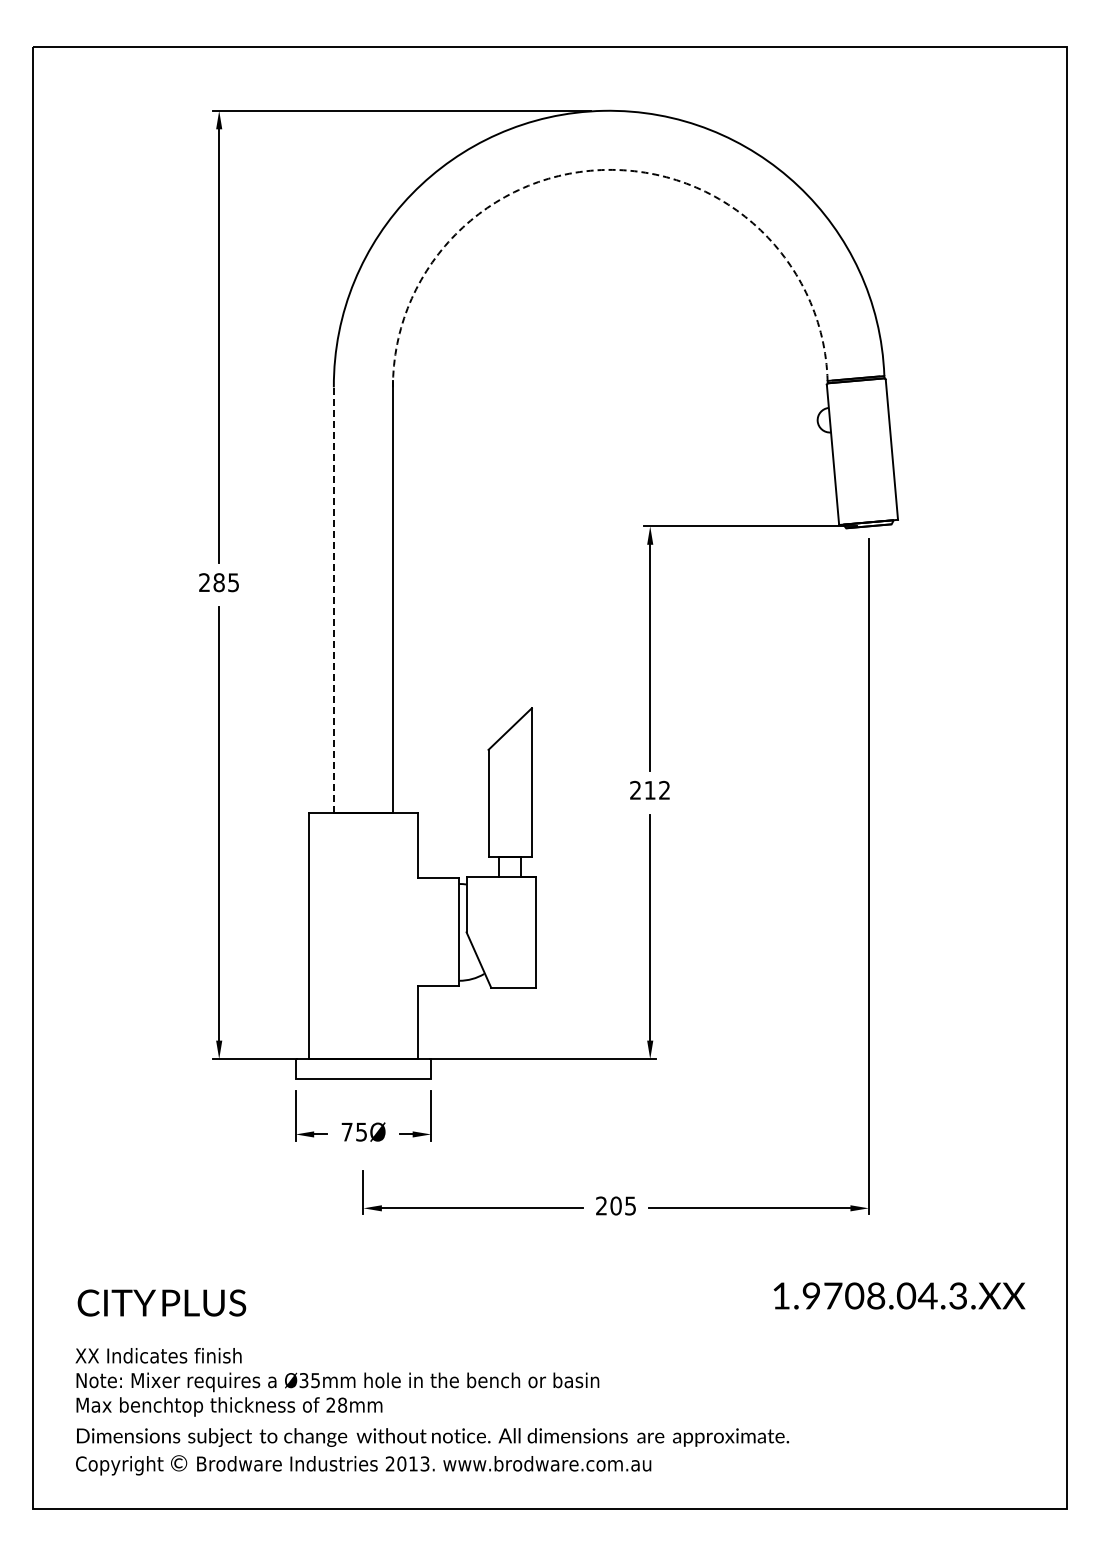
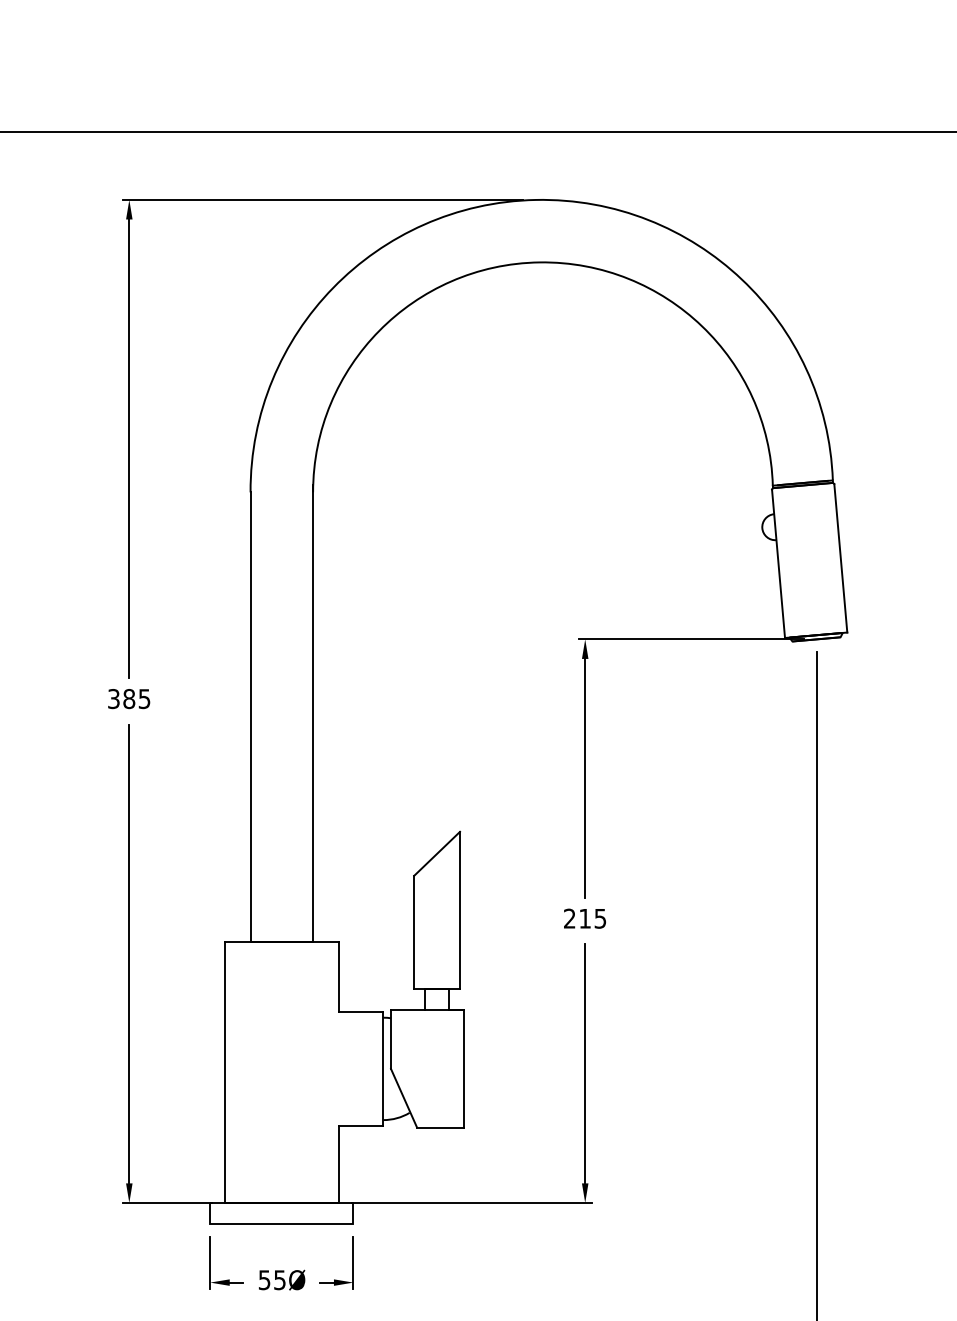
arc: (607, 169) -> (540, 261), dashed -> solid
text: (204, 582) -> (113, 698), 285 -> 385
line: (333, 600) -> (250, 717), dashed -> solid
text: (664, 789) -> (600, 917), 212 -> 215
text: (346, 1132) -> (263, 1280), 75Ø -> 55Ø

